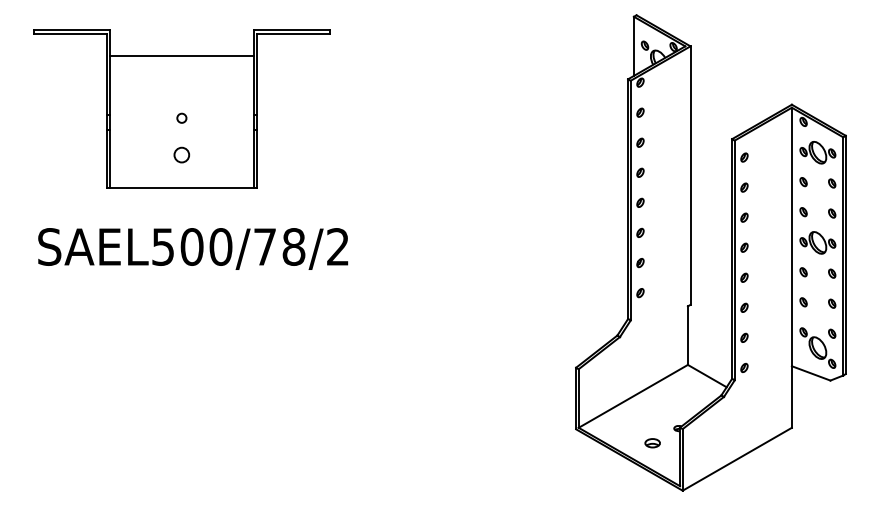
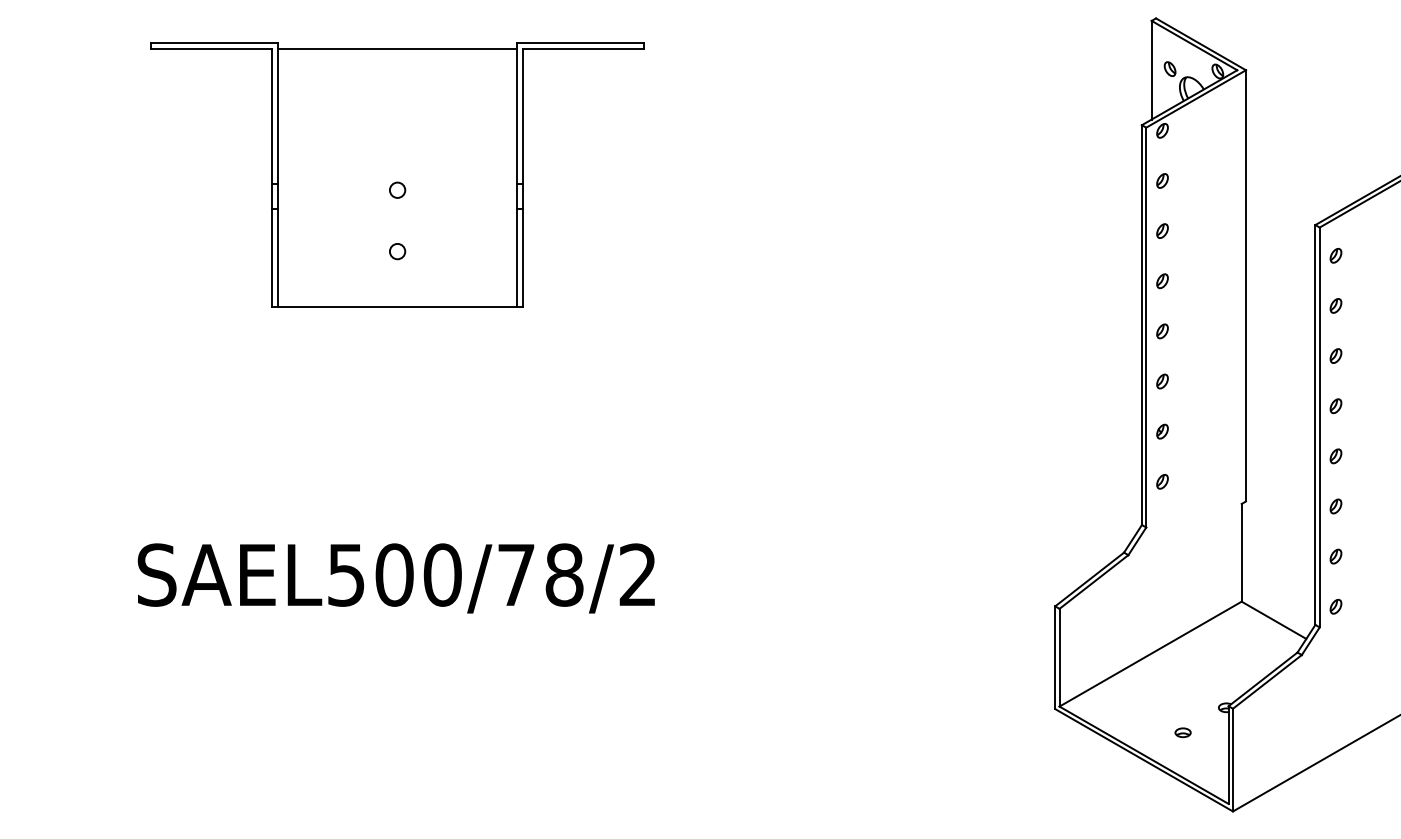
line: (181, 55) -> (396, 48), moved
circle: (181, 154) -> (396, 250), size x0.62
text: (193, 248) -> (396, 577), moved
part: (652, 443) -> (1182, 732), size x0.62

